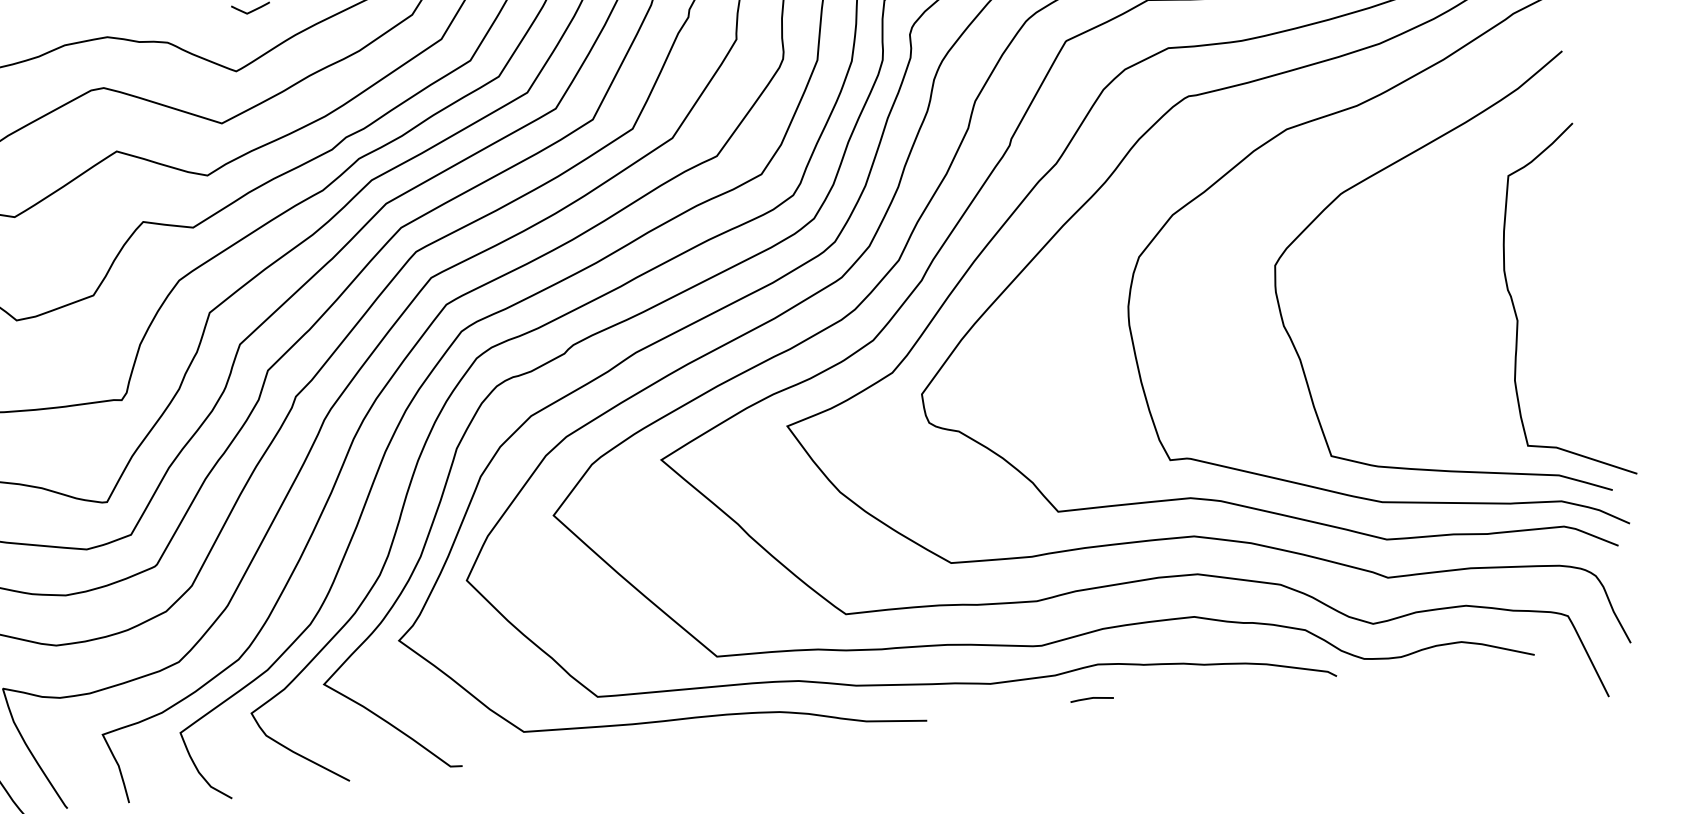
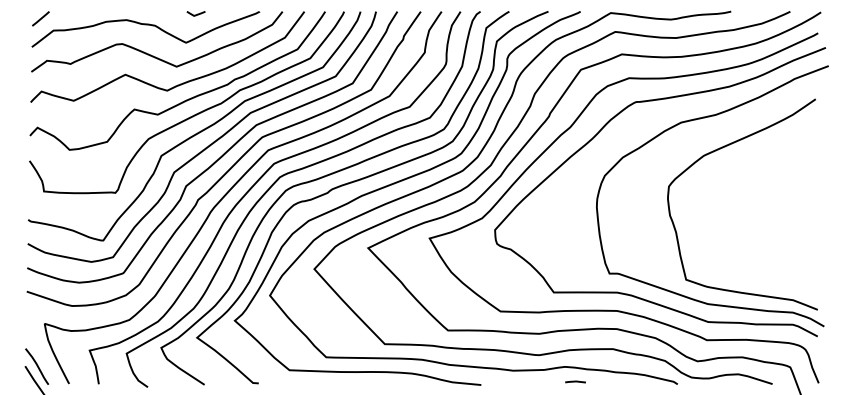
curve: (1517, 309) -> (781, 219), removed
line: (1091, 698) -> (575, 381), moved

